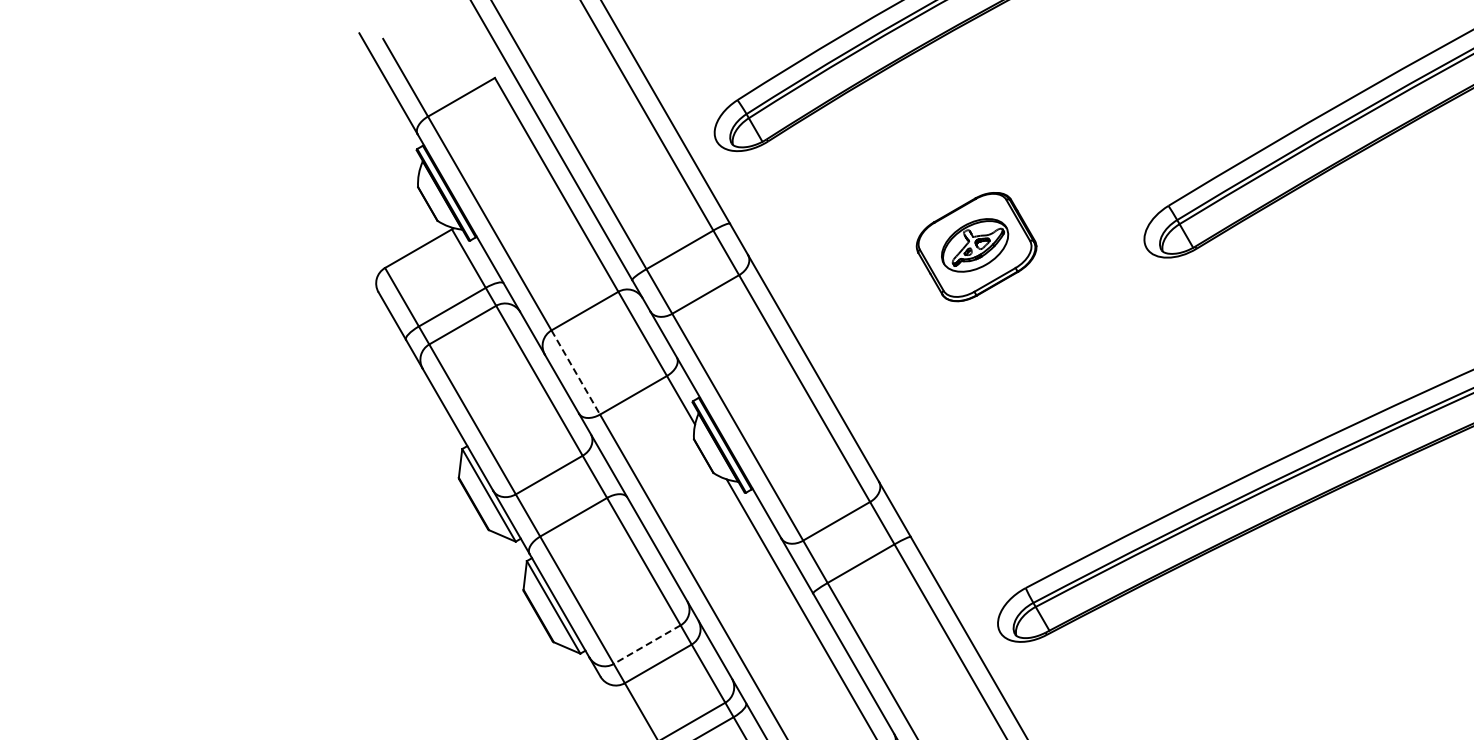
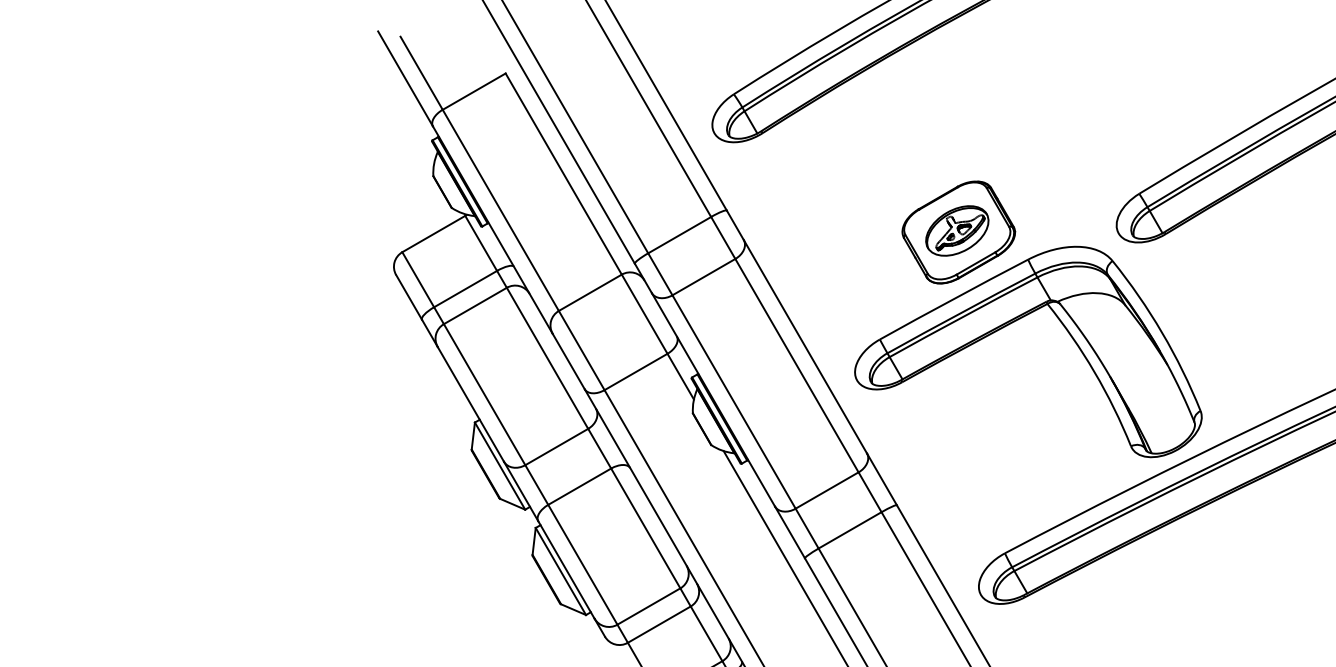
part: (1034, 343) -> (1013, 323), added
line: (575, 372) -> (581, 350), dashed -> solid
line: (647, 644) -> (649, 606), dashed -> solid

